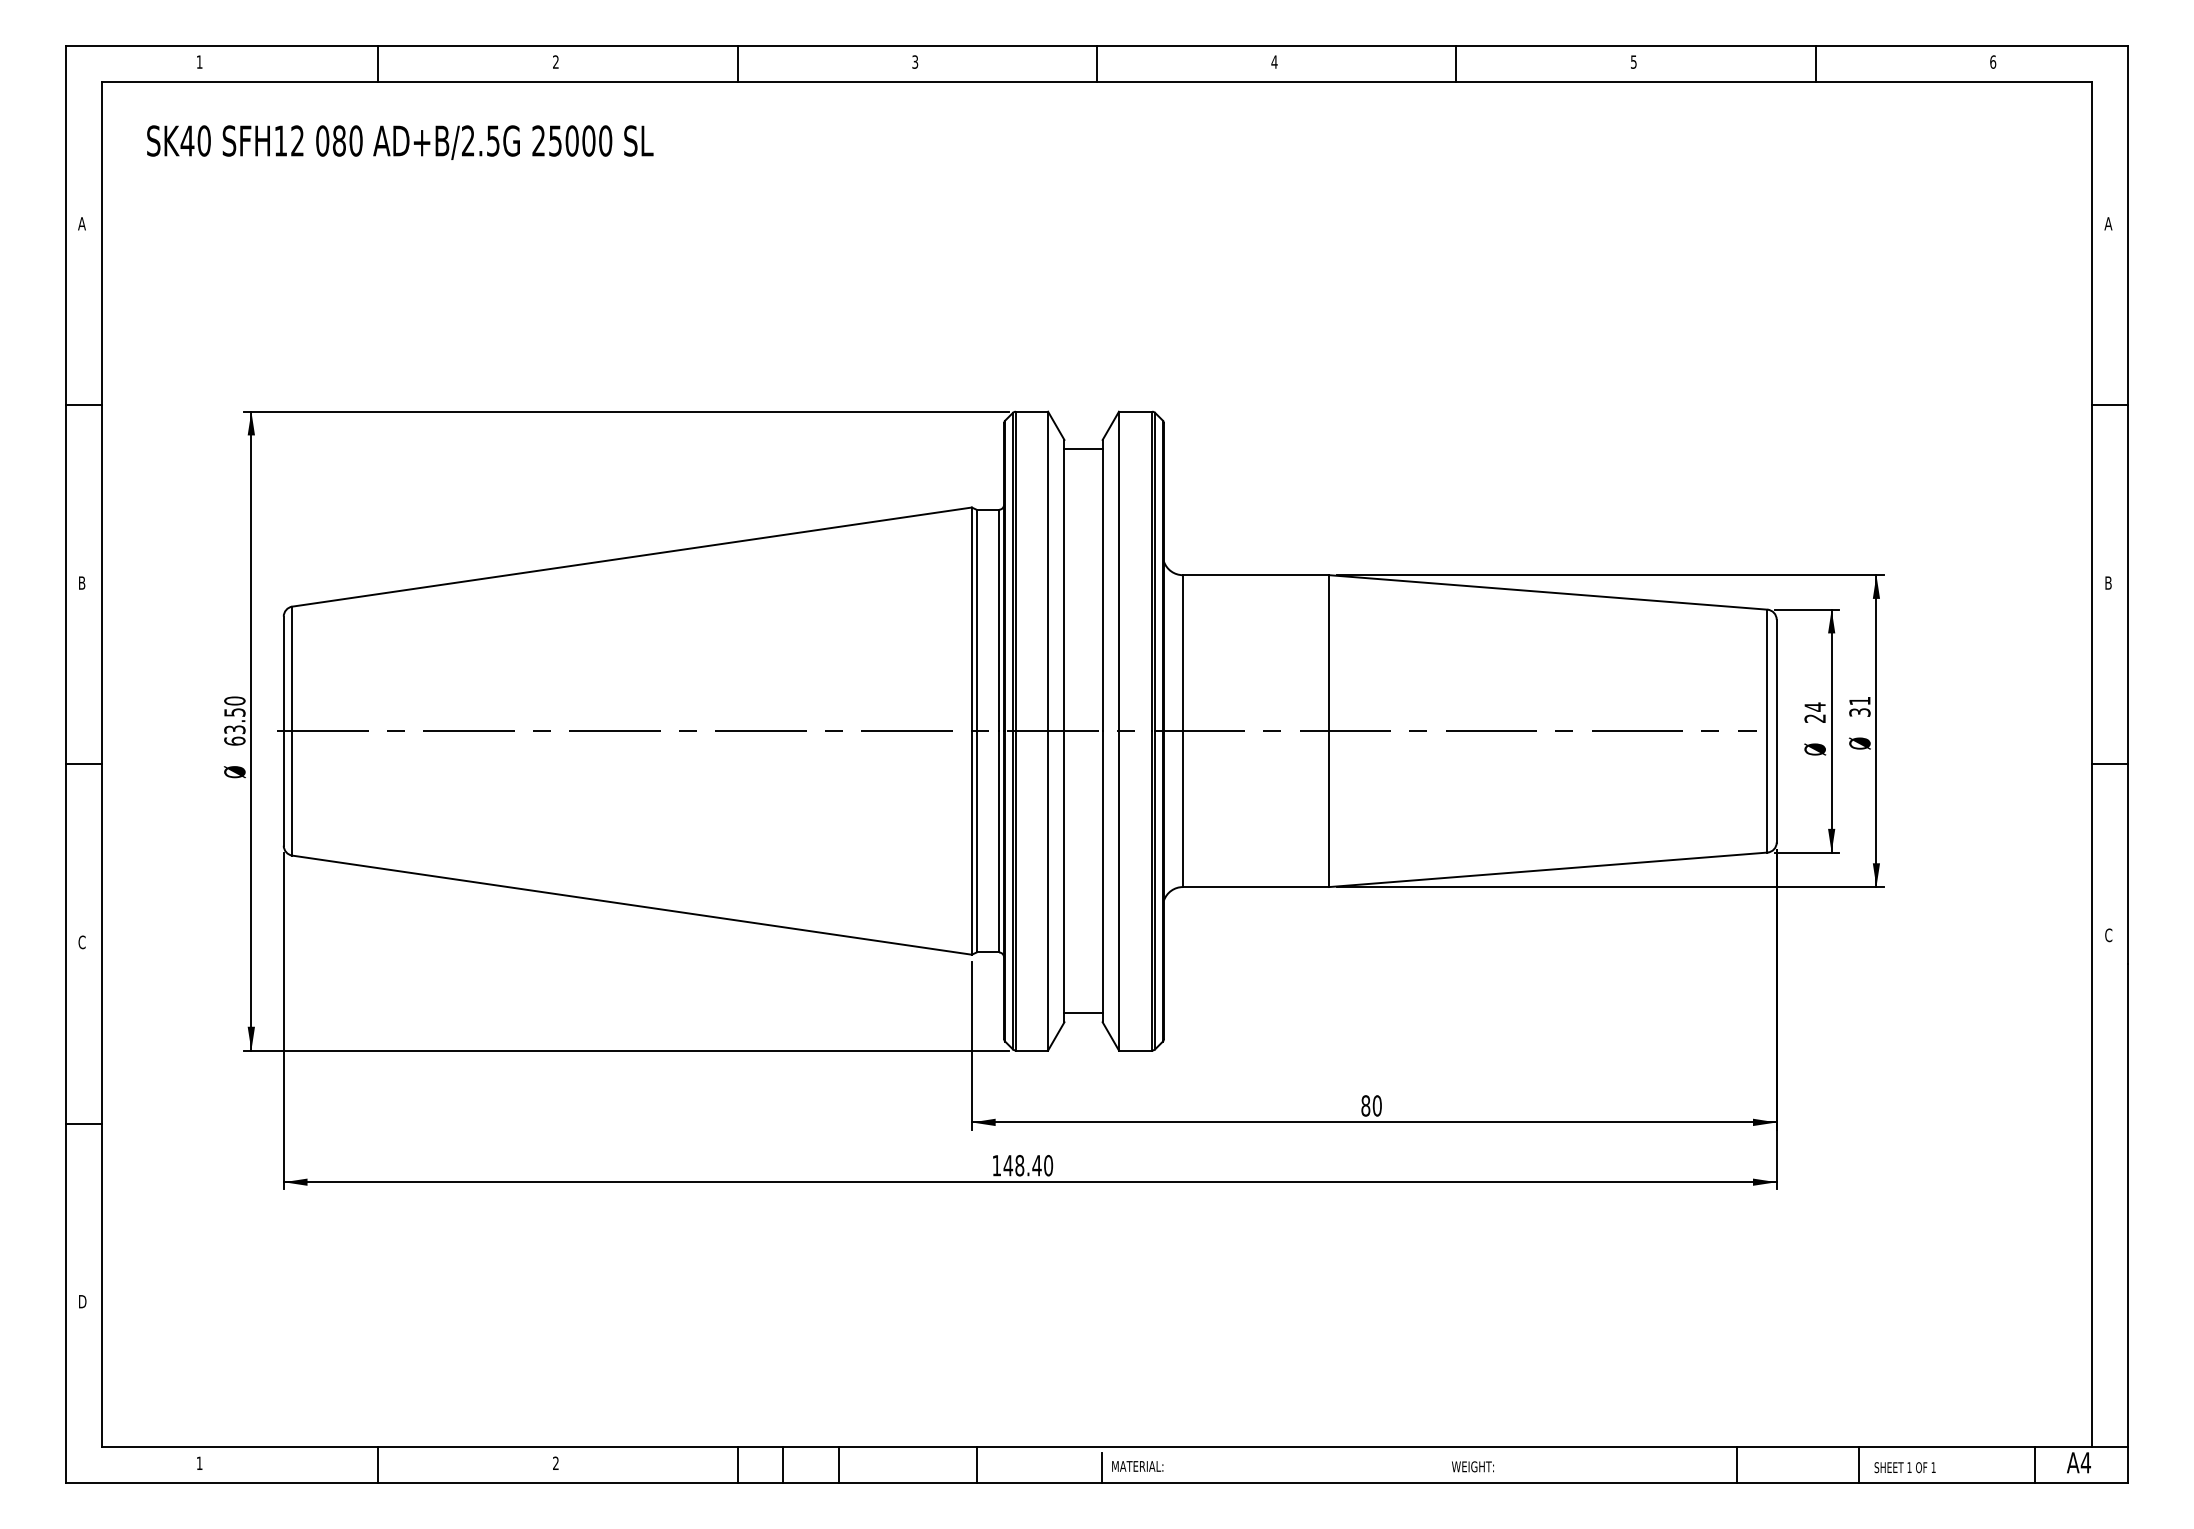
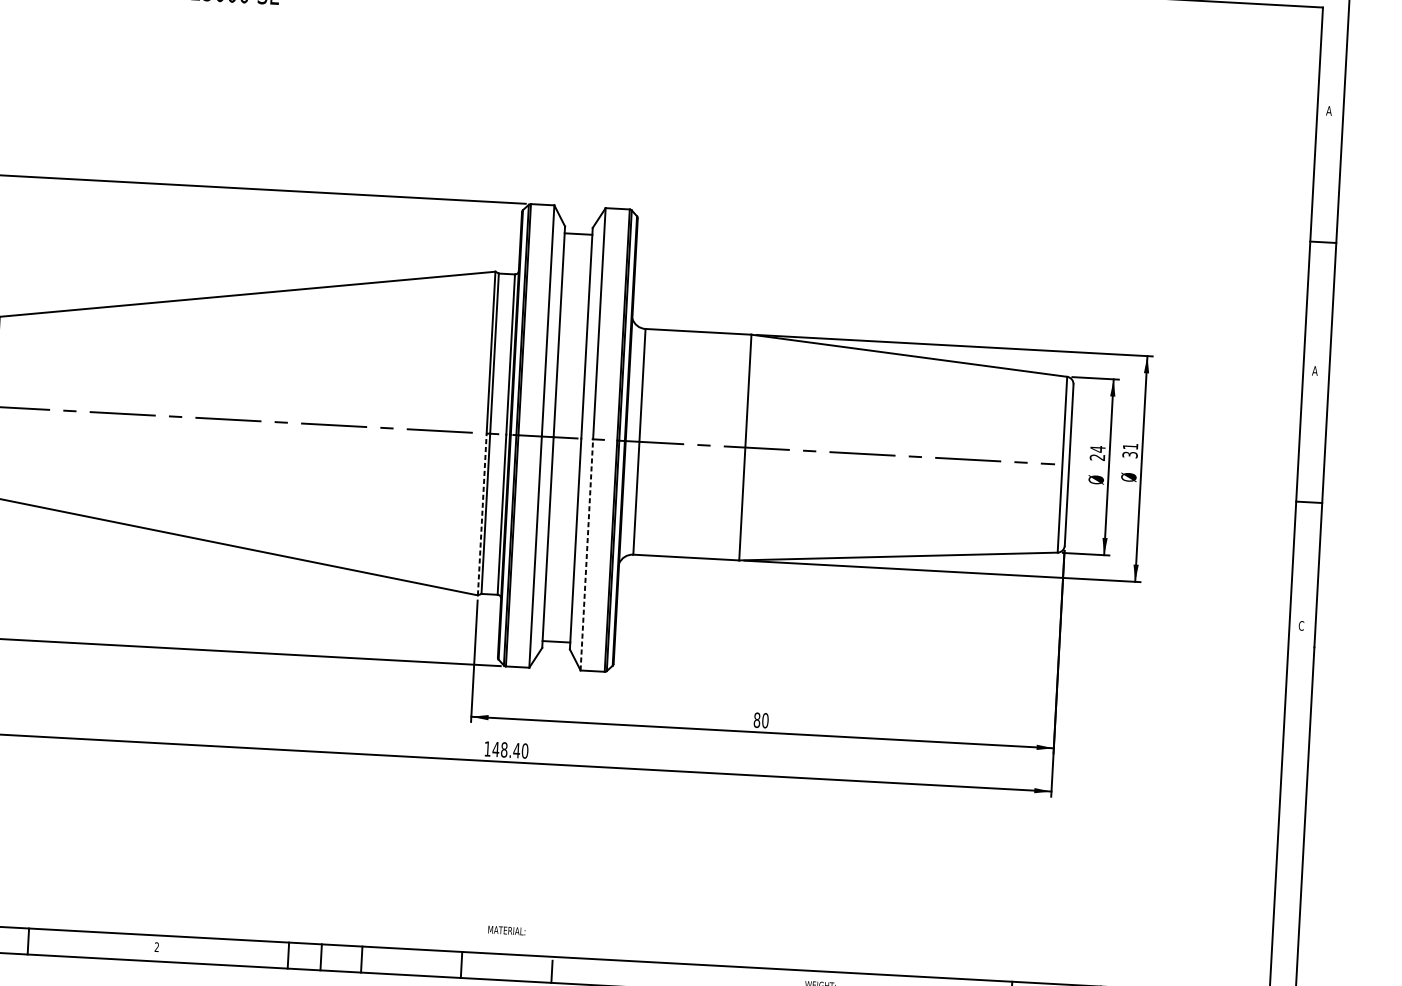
text: (2108, 582) -> (1315, 370), B -> A
line: (971, 842) -> (482, 514), solid -> dashed
line: (1118, 890) -> (586, 554), solid -> dashed
text: (1137, 1466) -> (506, 930), moved

